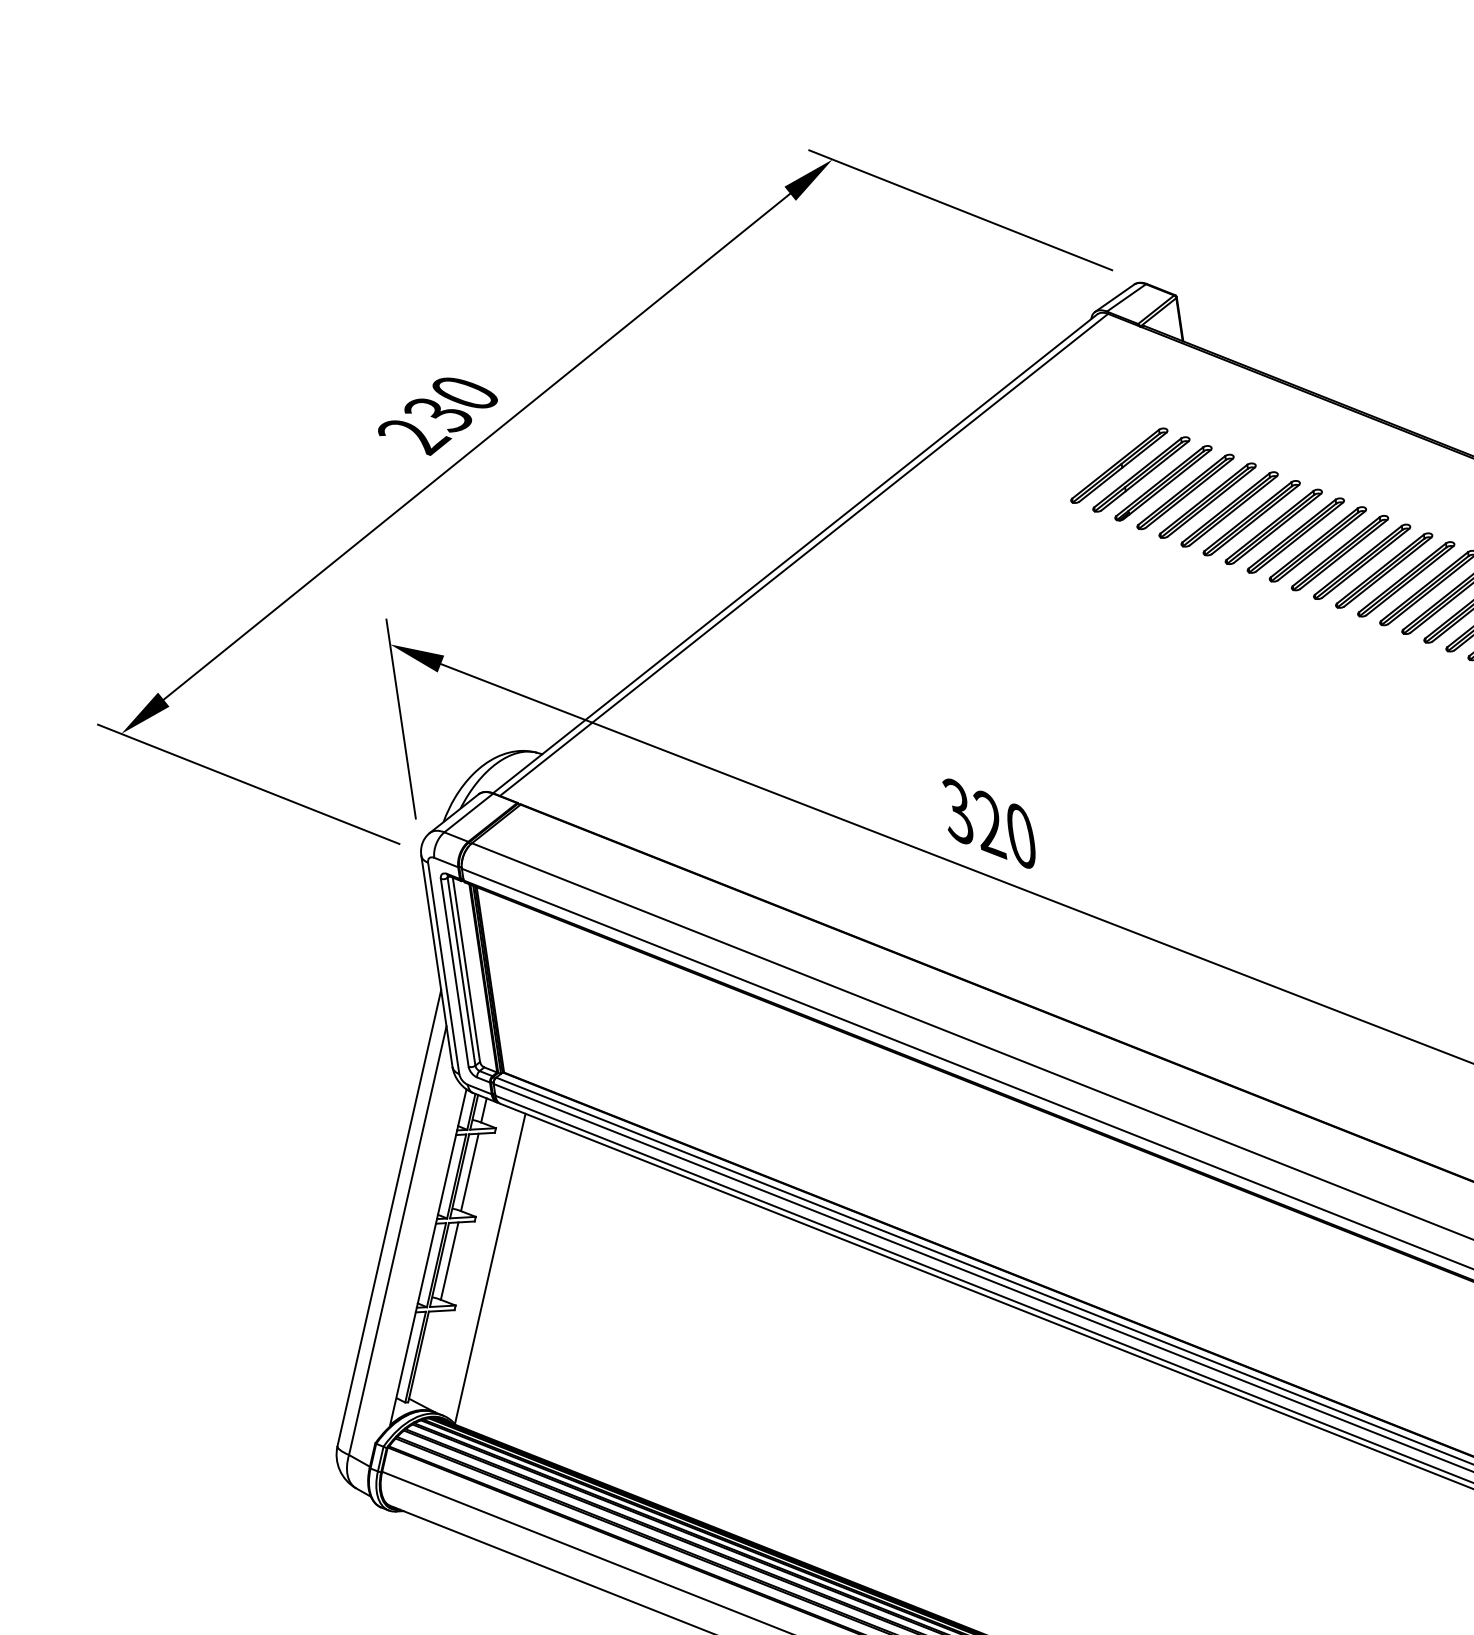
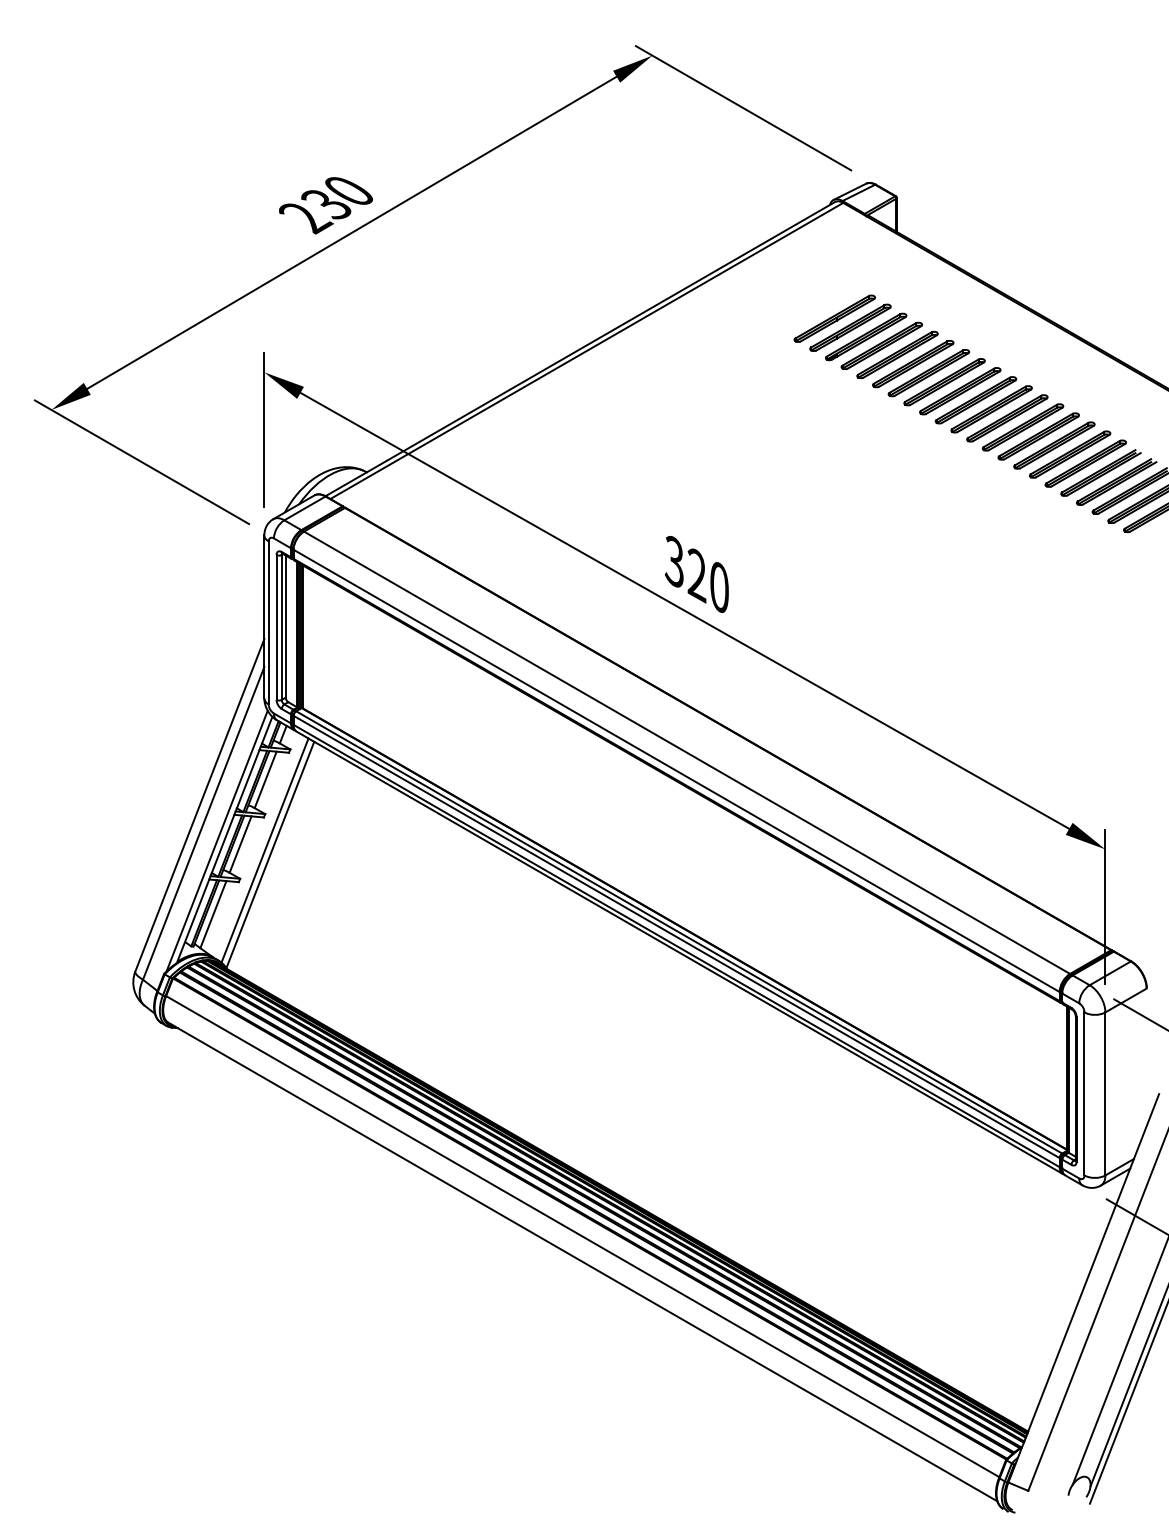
line: (417, 1260) -> (216, 840), added
line: (481, 1264) -> (264, 850), added
line: (427, 1356) -> (213, 914), added

